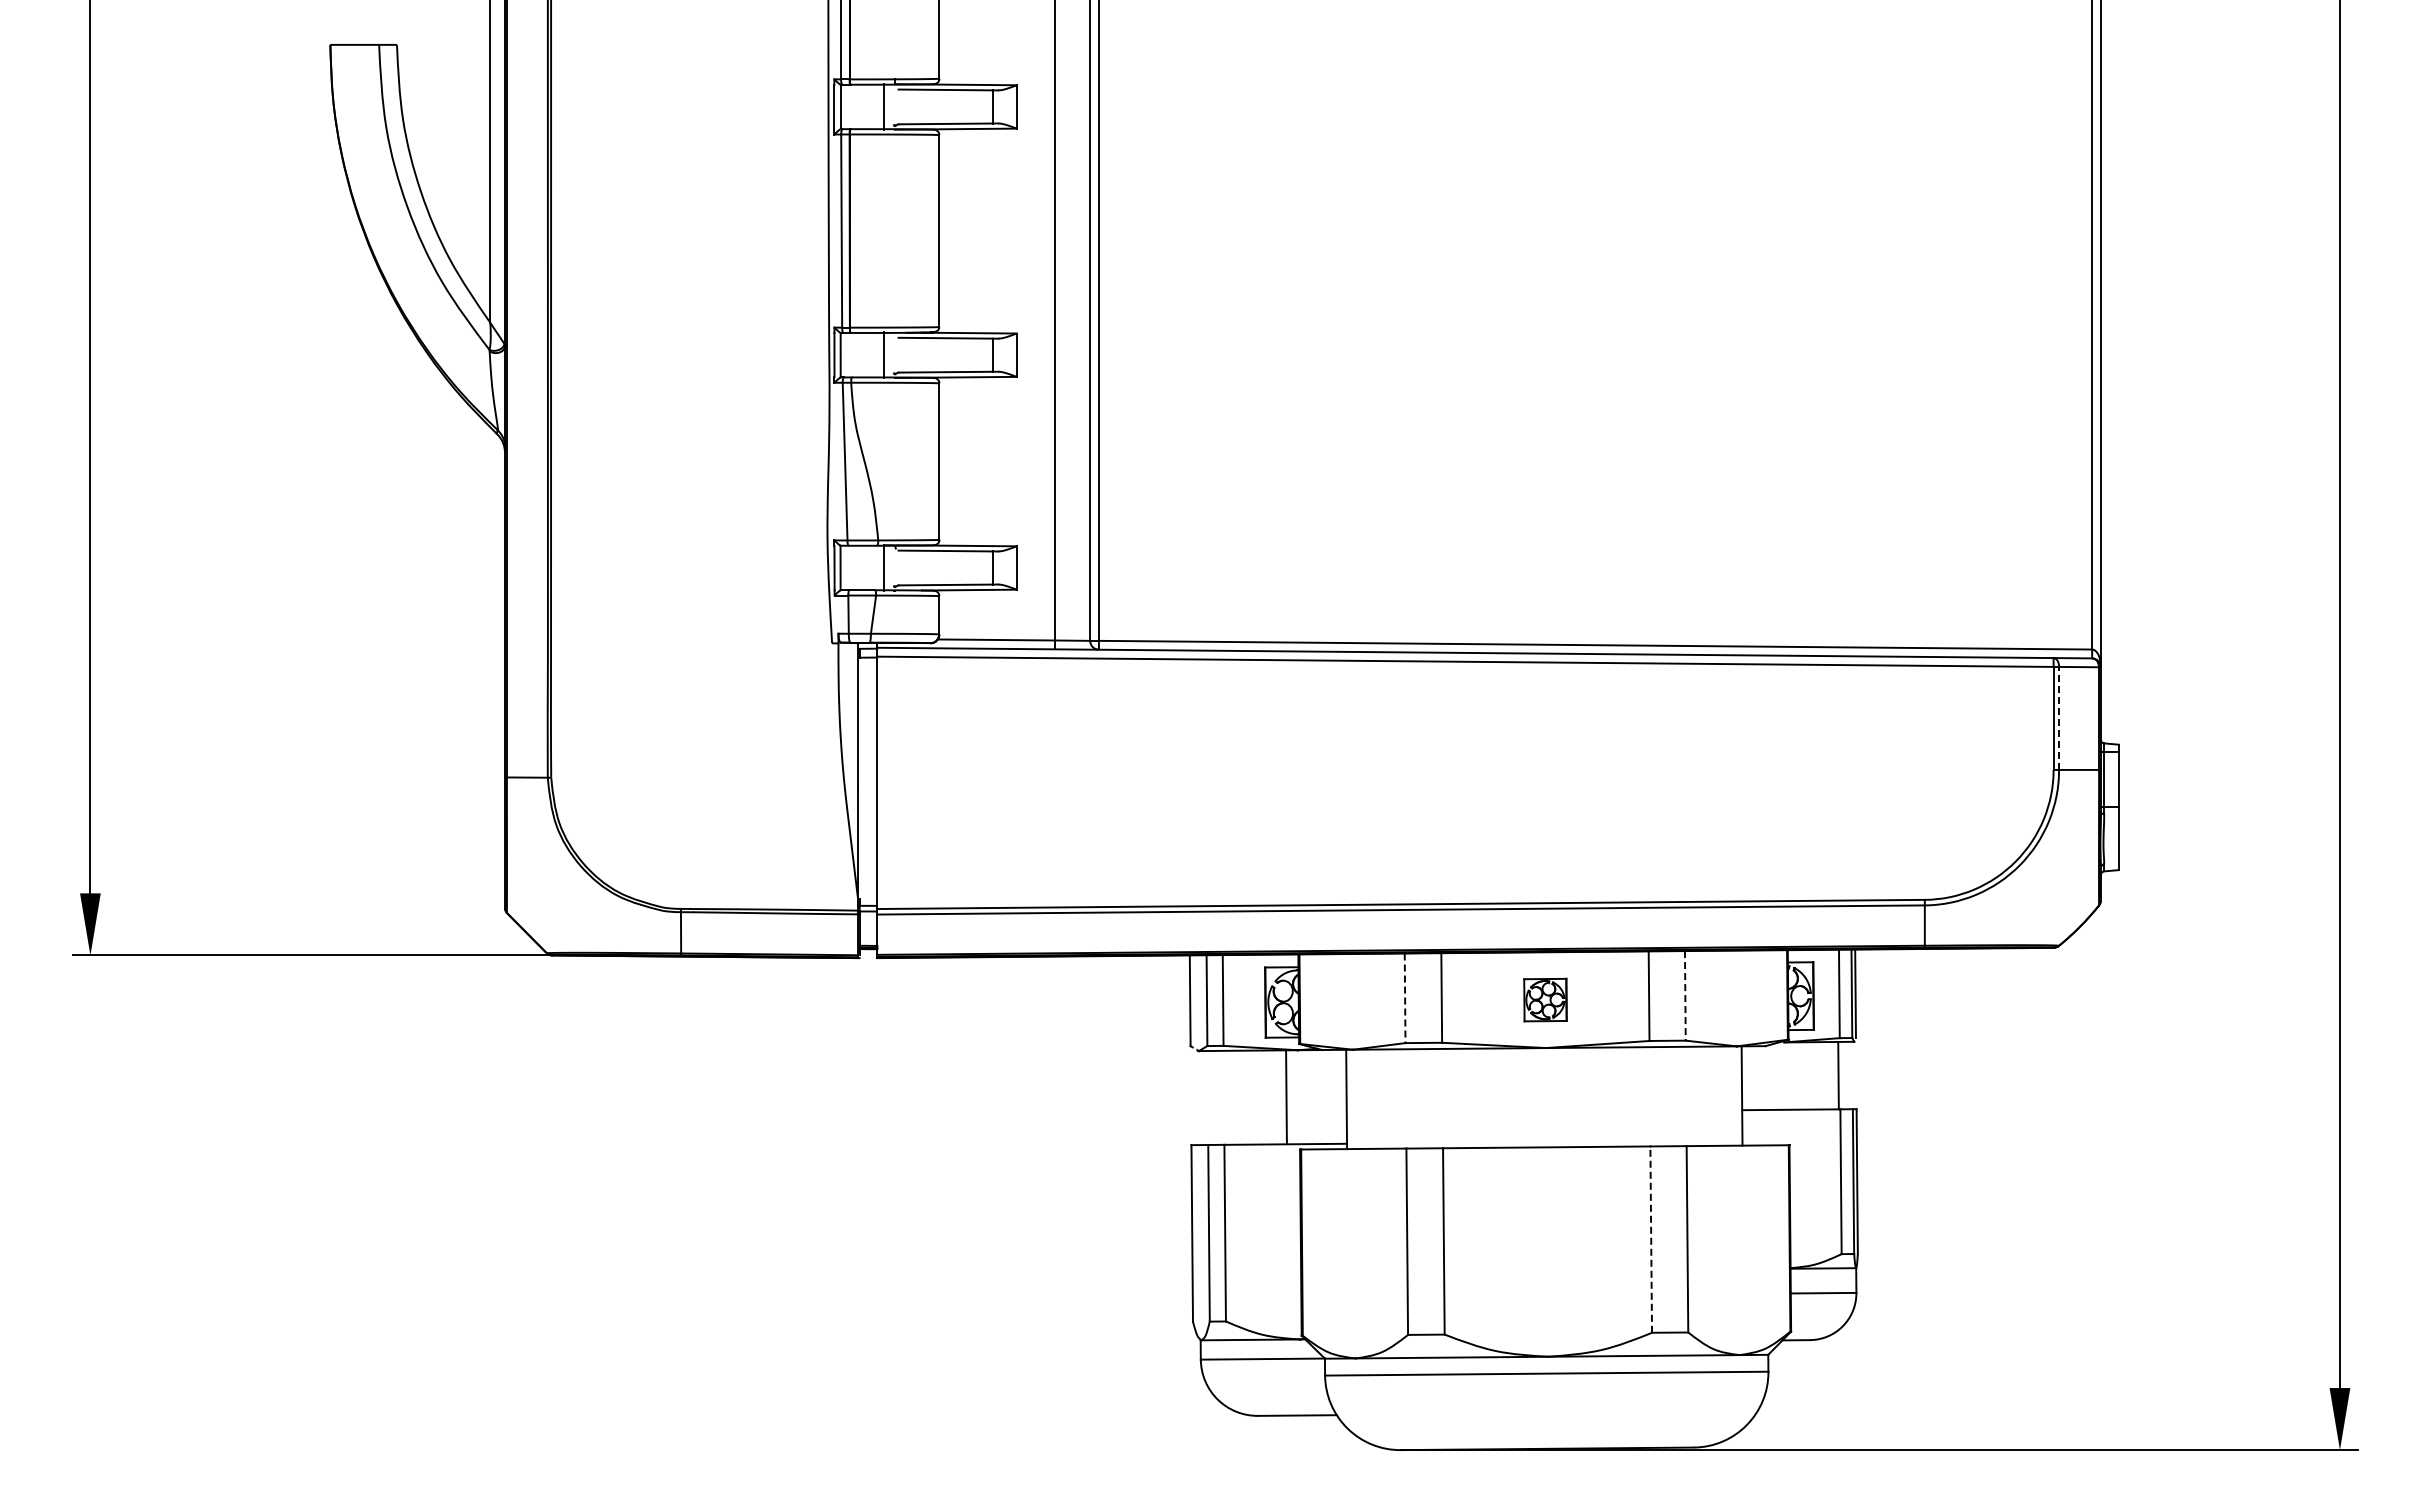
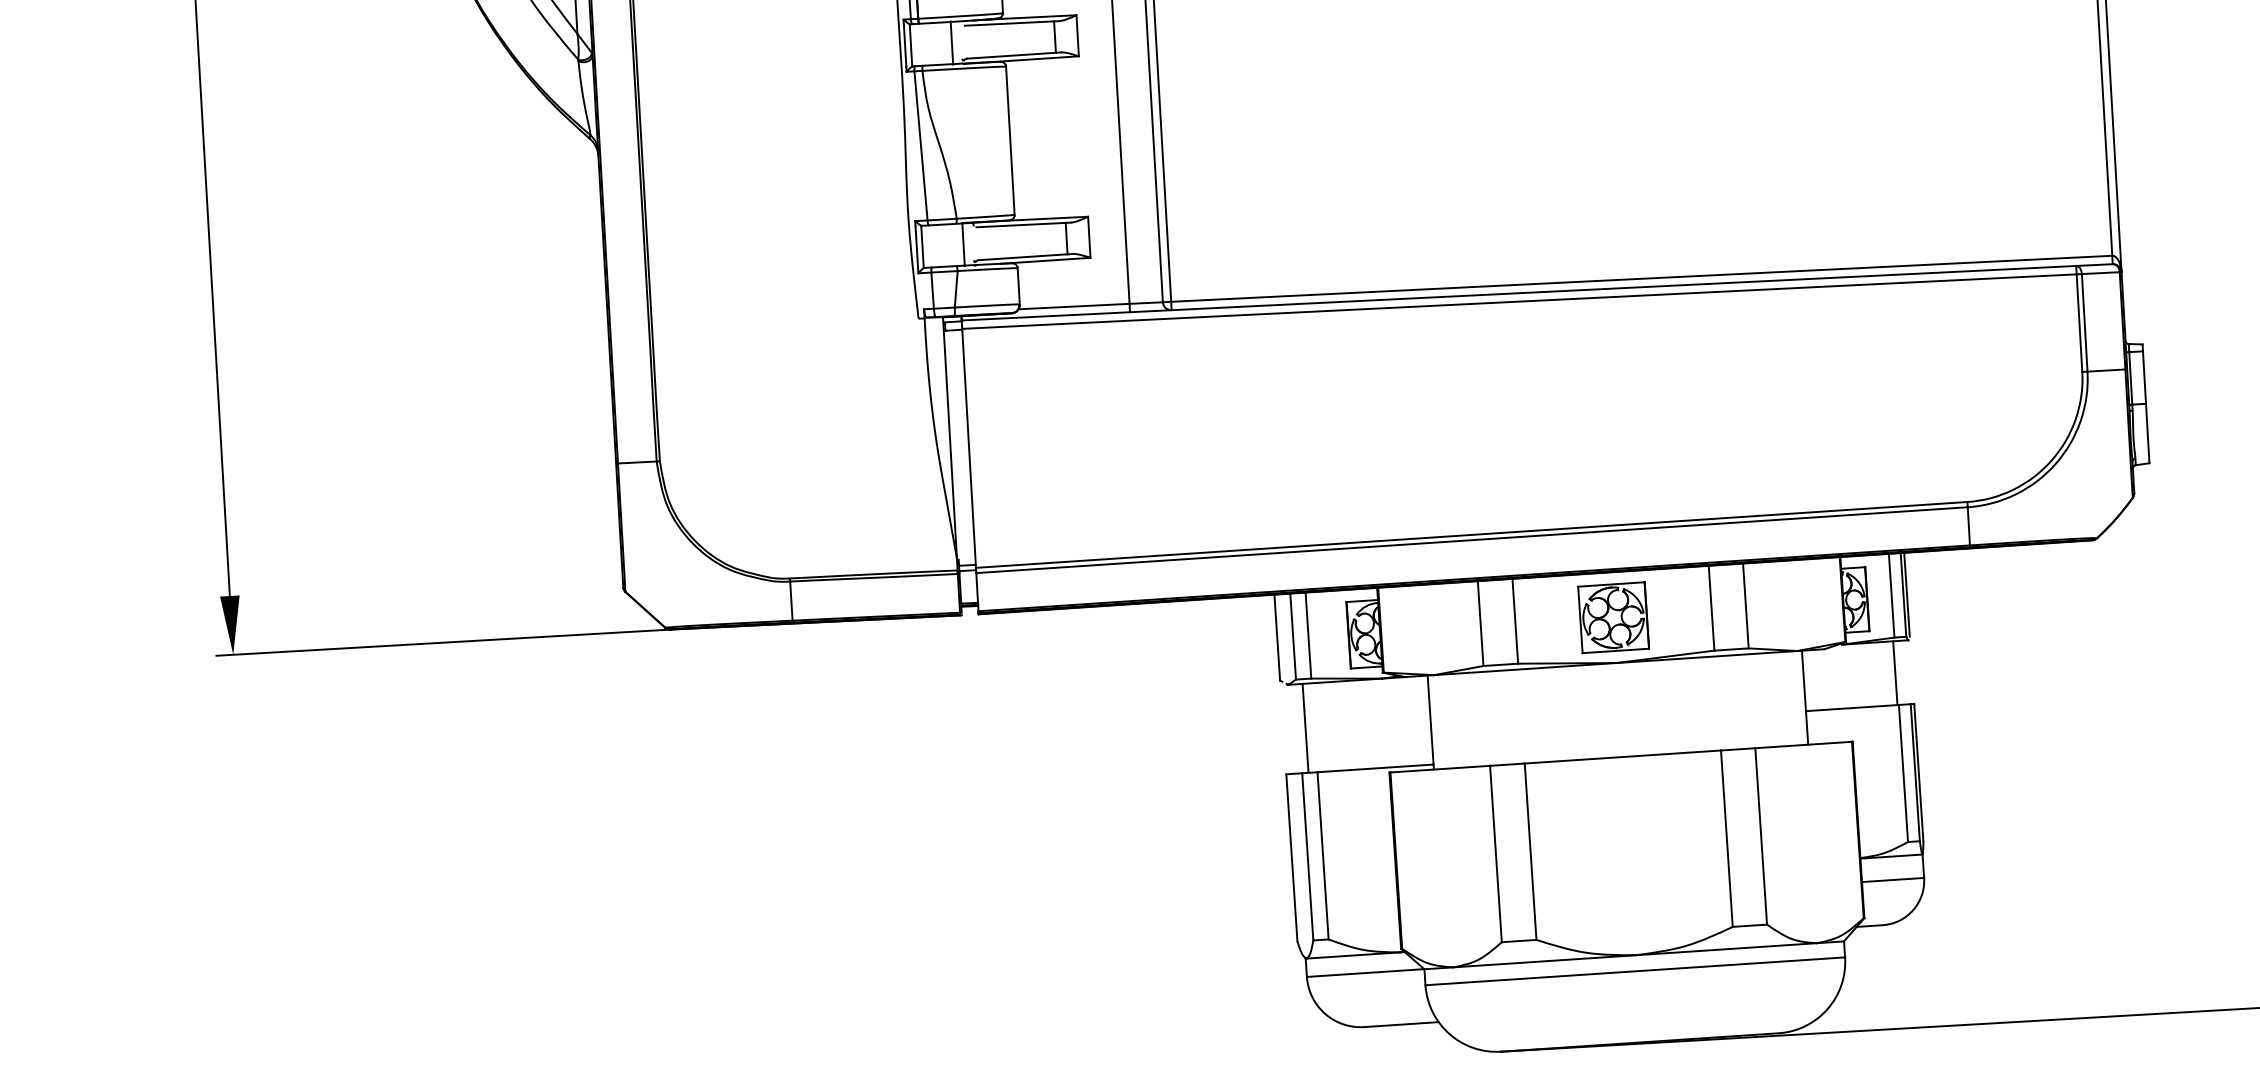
line: (2059, 718) -> (2085, 322), dashed -> solid
line: (1685, 995) -> (1746, 605), dashed -> solid
line: (1405, 998) -> (1481, 623), dashed -> solid
part: (1545, 999) -> (1613, 617), size x1.67
line: (1286, 1096) -> (1305, 727), moved
line: (1651, 1239) -> (1727, 838), dashed -> solid

